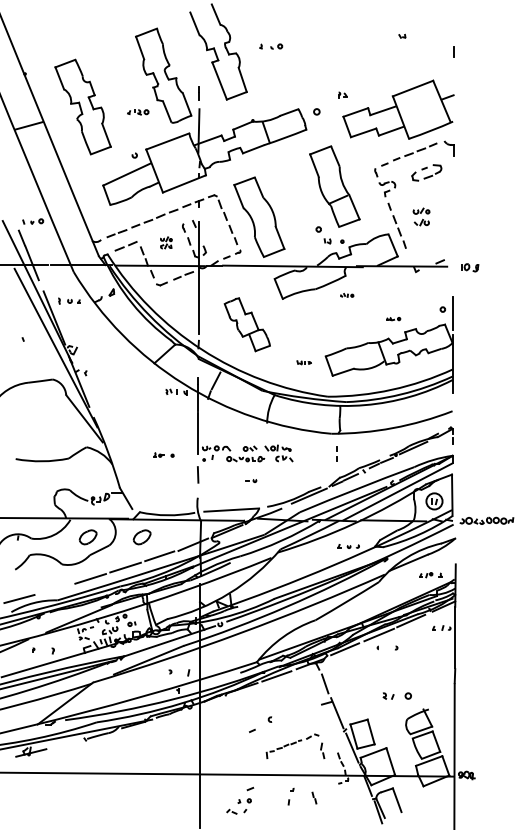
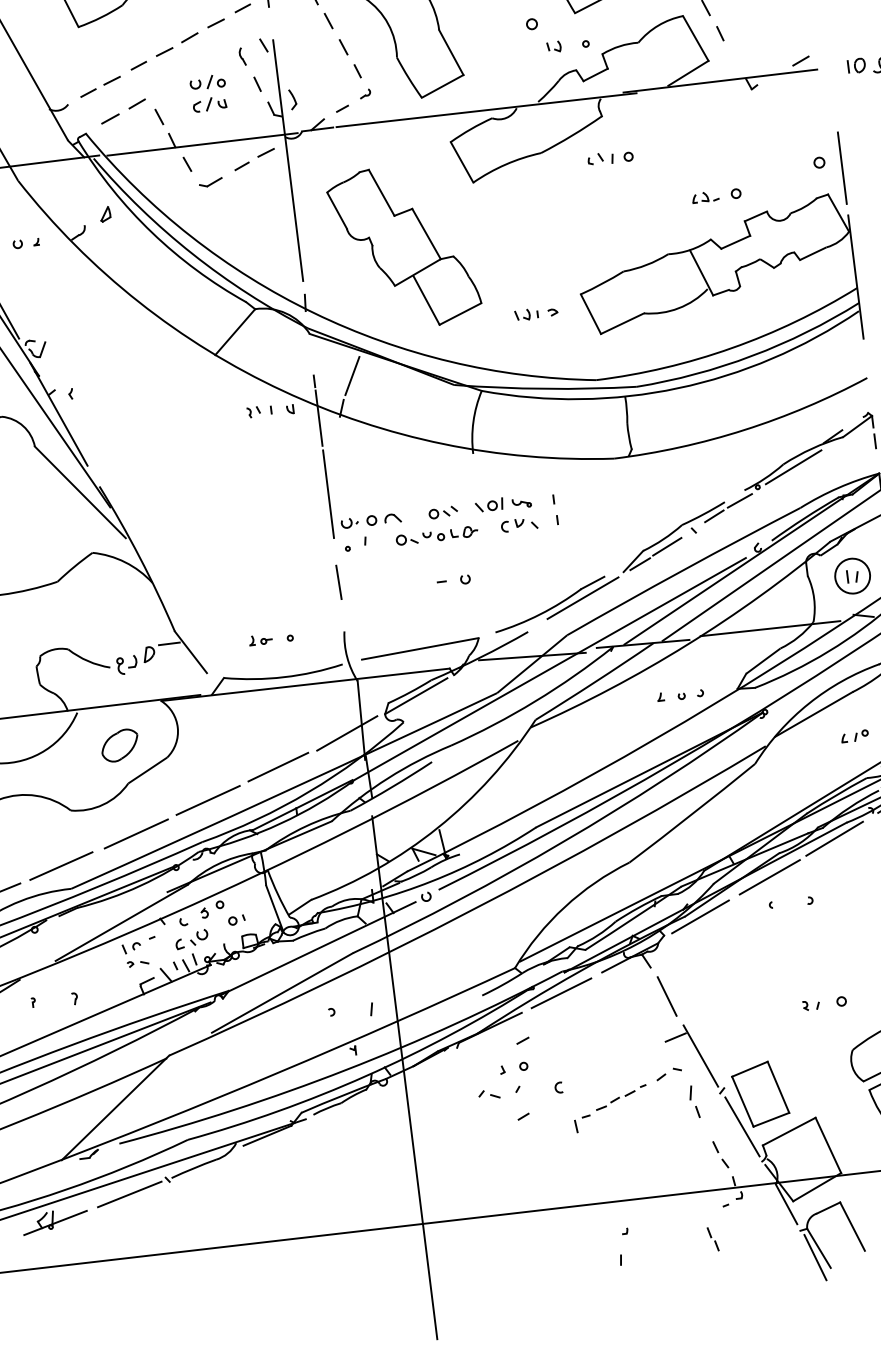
part: (166, 242) -> (209, 92), size x1.43
part: (347, 295) -> (611, 157), size x1.67
part: (393, 318) -> (715, 194), size x1.67
part: (247, 324) -> (404, 246), size x1.43
part: (303, 362) -> (534, 313), size x1.43
line: (336, 451) -> (554, 504), moved
part: (163, 454) -> (270, 637), moved
part: (251, 480) -> (454, 580), size x1.43
part: (141, 537) -> (234, 731), removed
line: (54, 588) -> (61, 864), added
part: (396, 696) -> (823, 1004), size x0.71
line: (66, 744) -> (128, 1195), added
part: (295, 746) -> (634, 1099), moved
part: (314, 797) -> (713, 1238), moved
part: (240, 800) -> (504, 1068), moved

